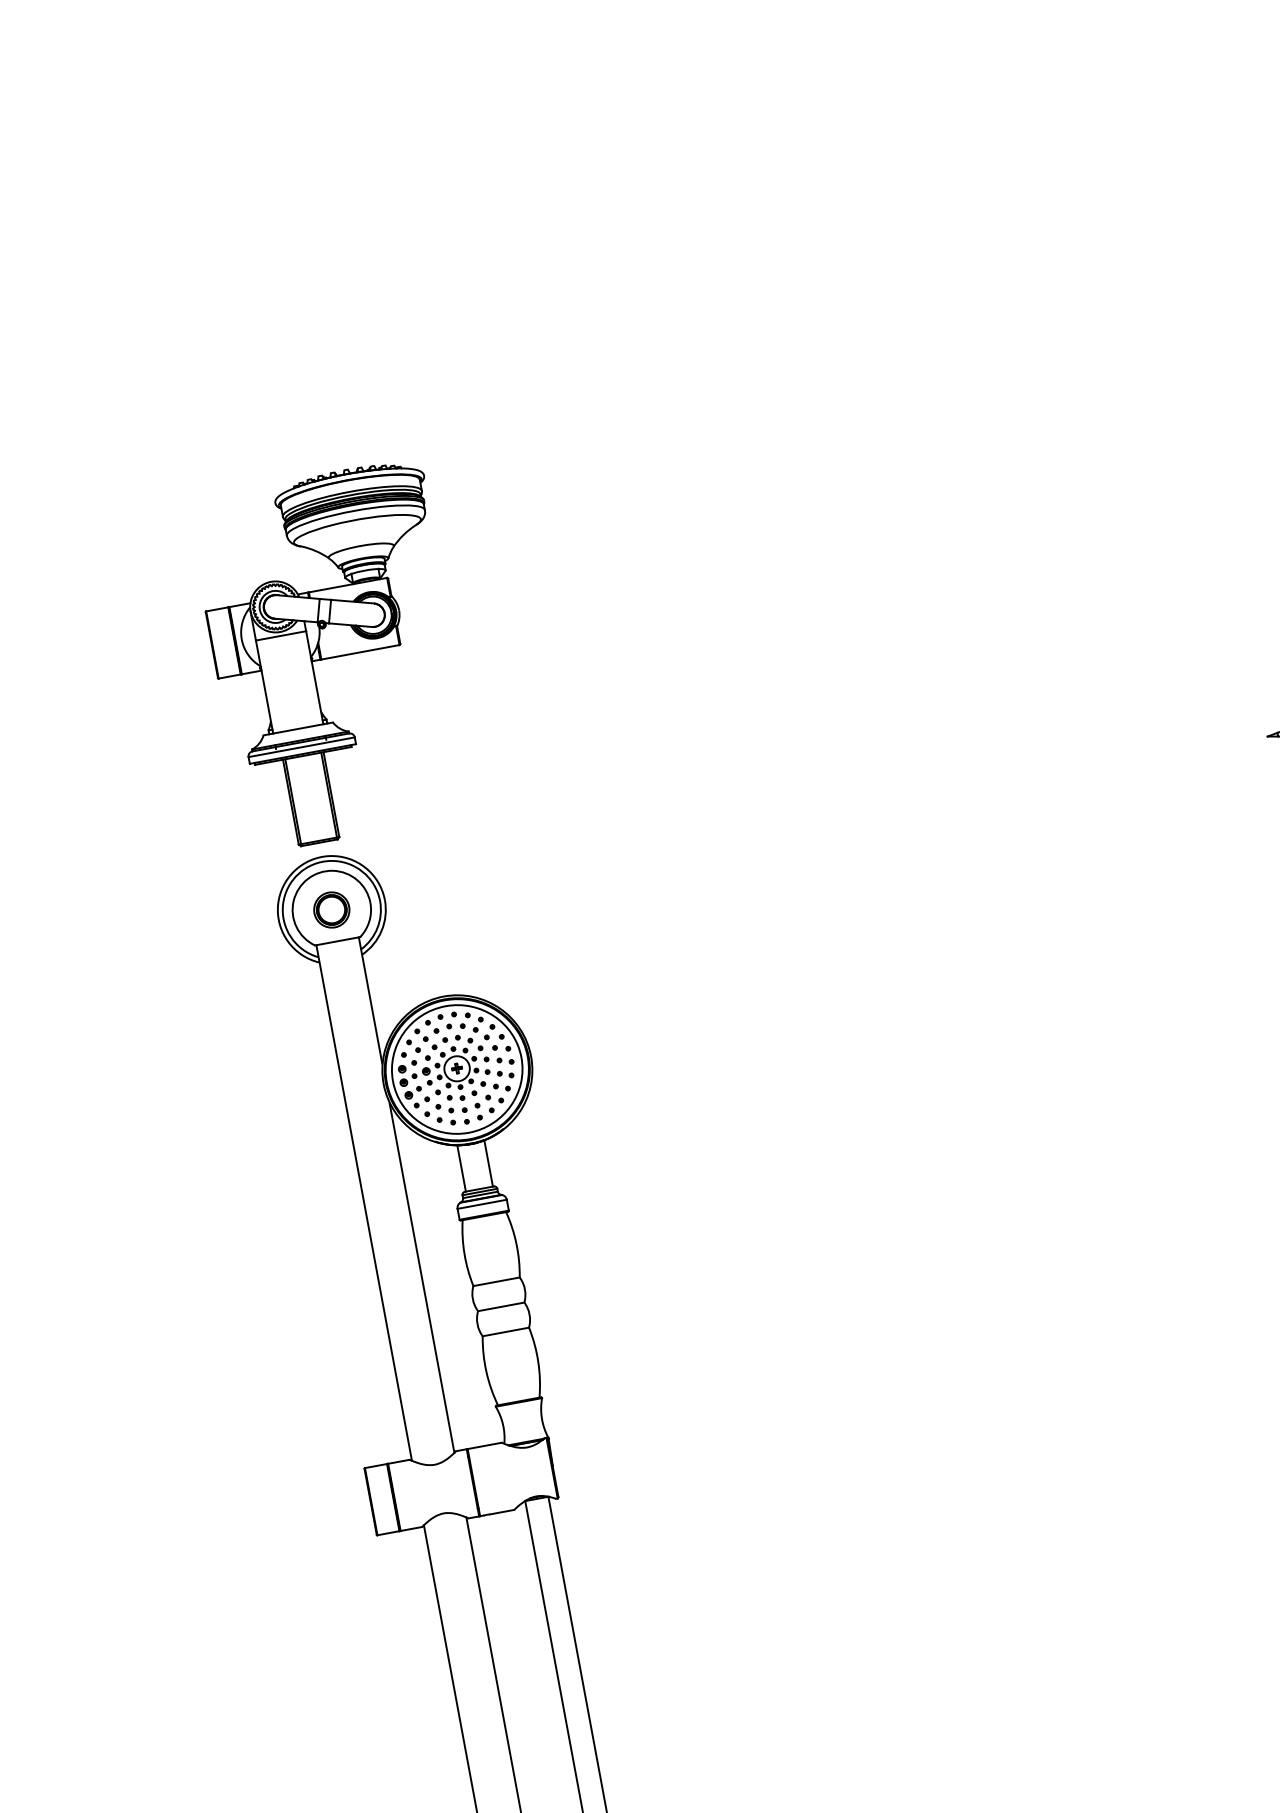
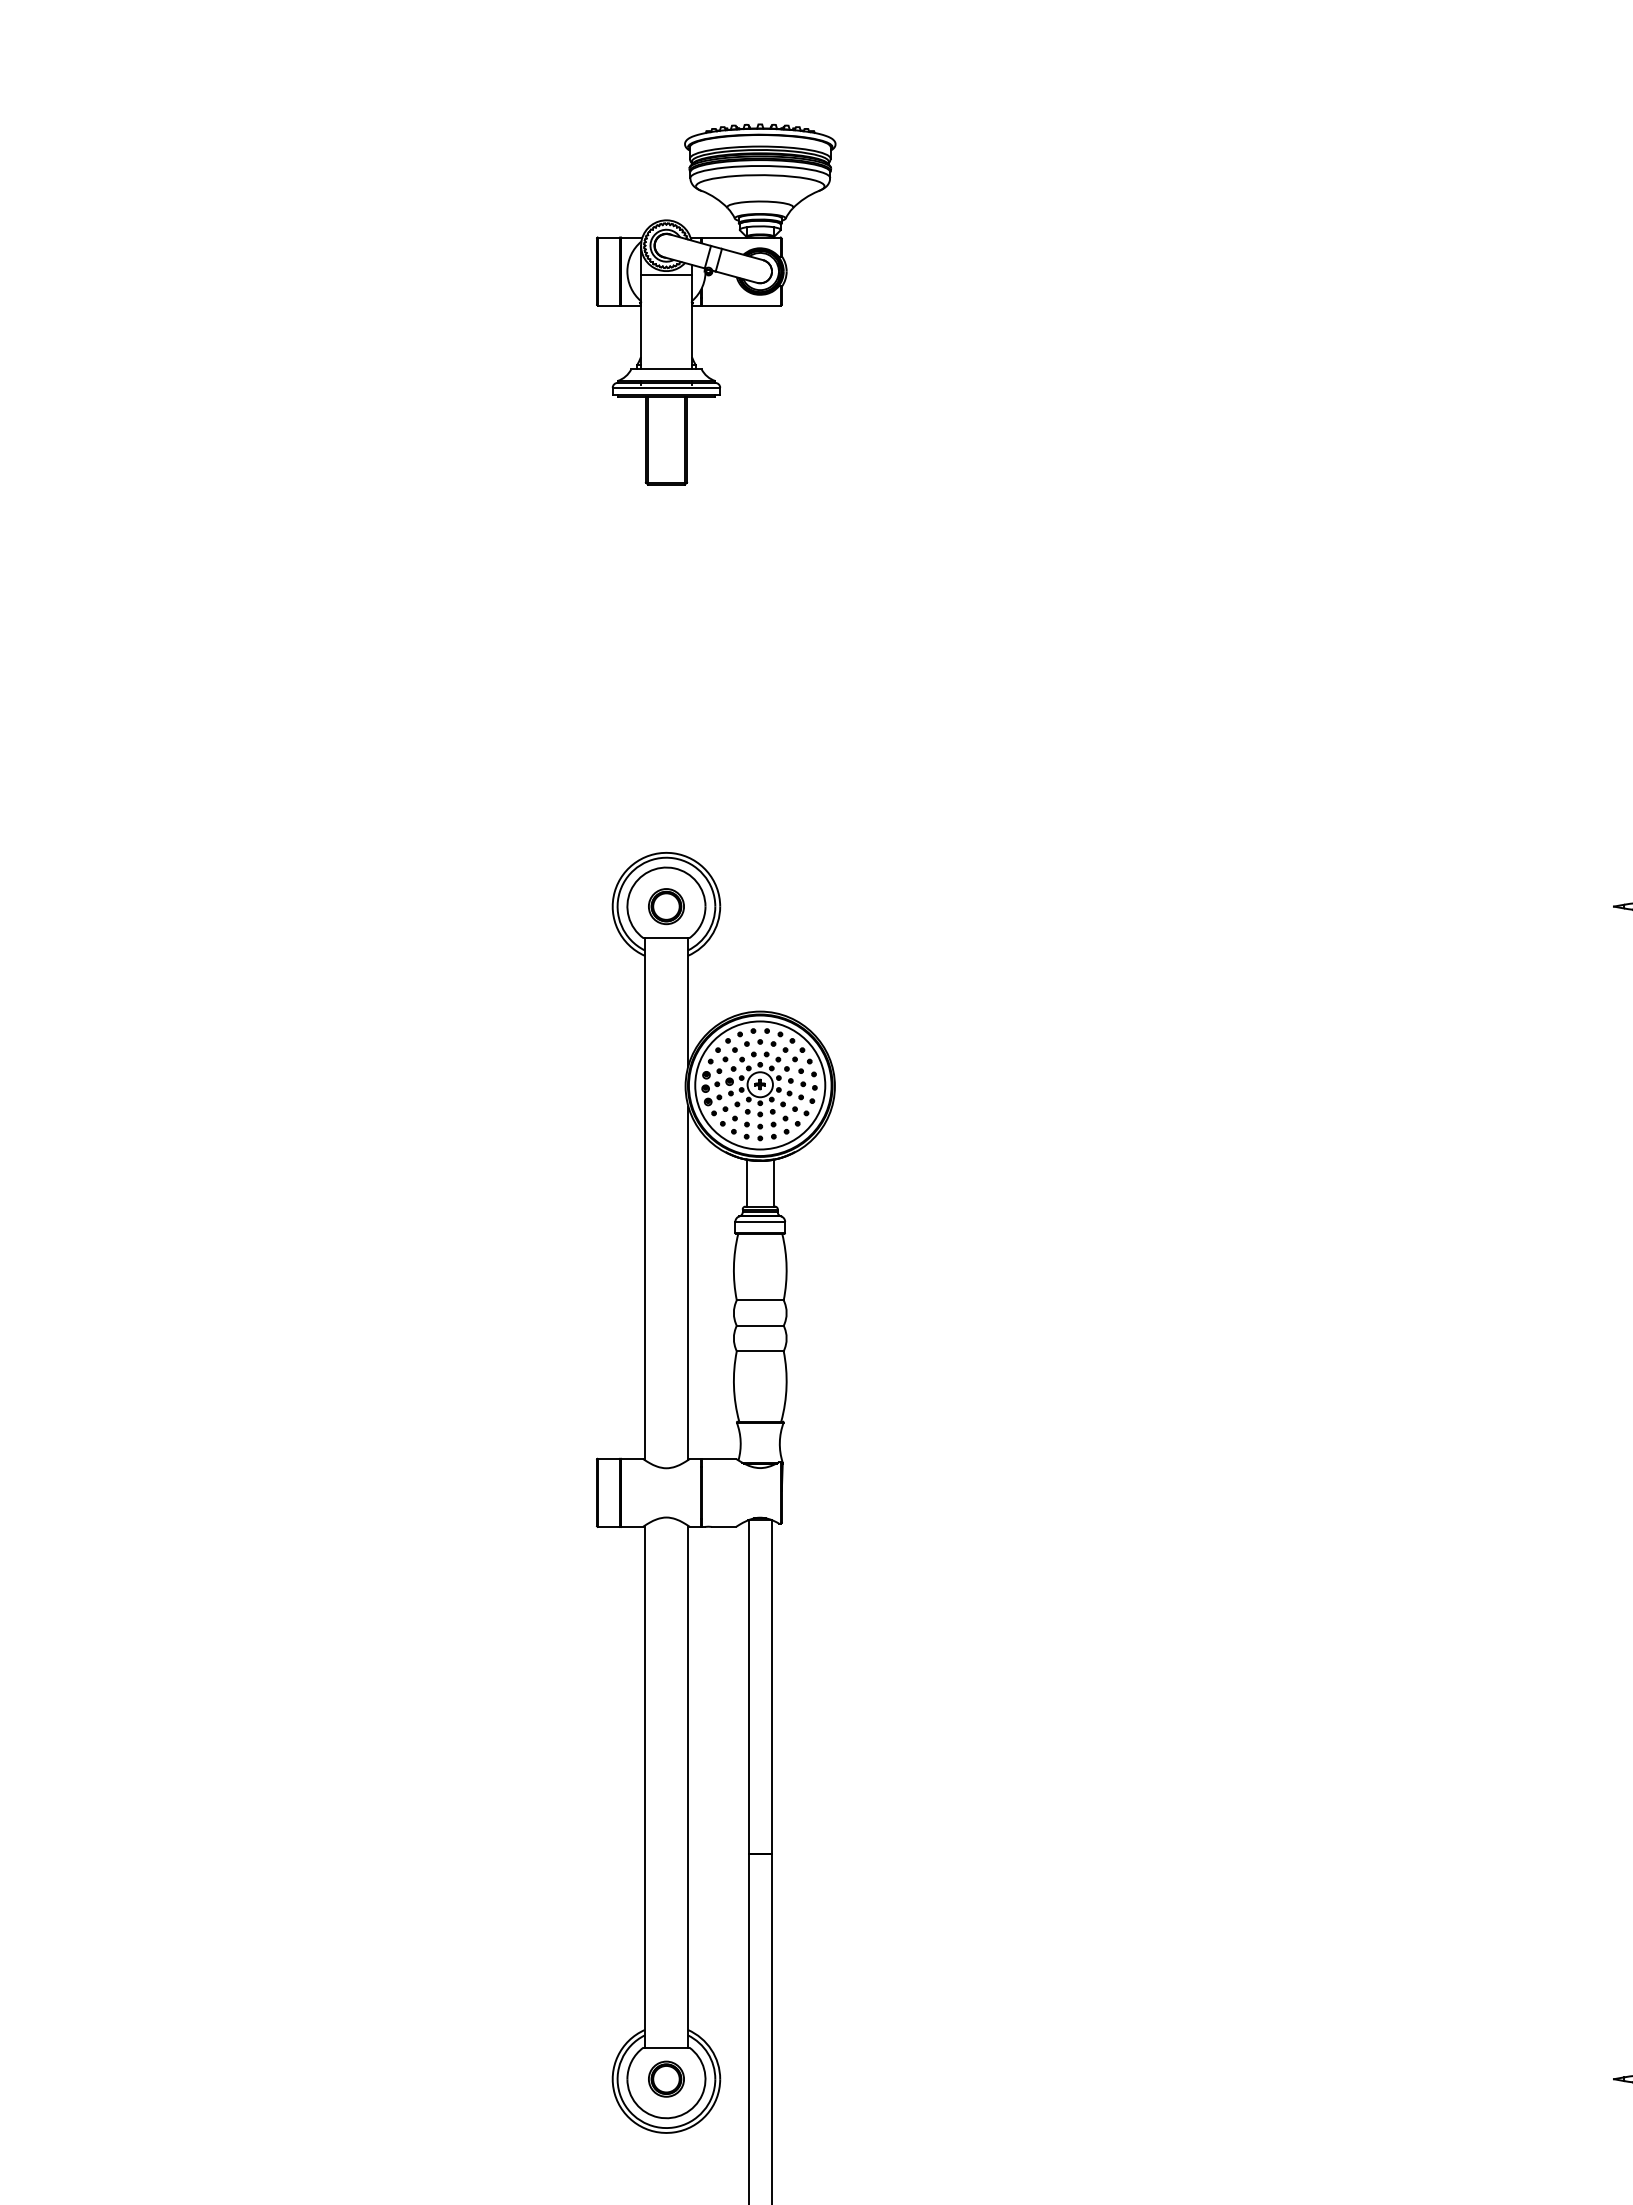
part: (335, 655) -> (716, 304), moved

